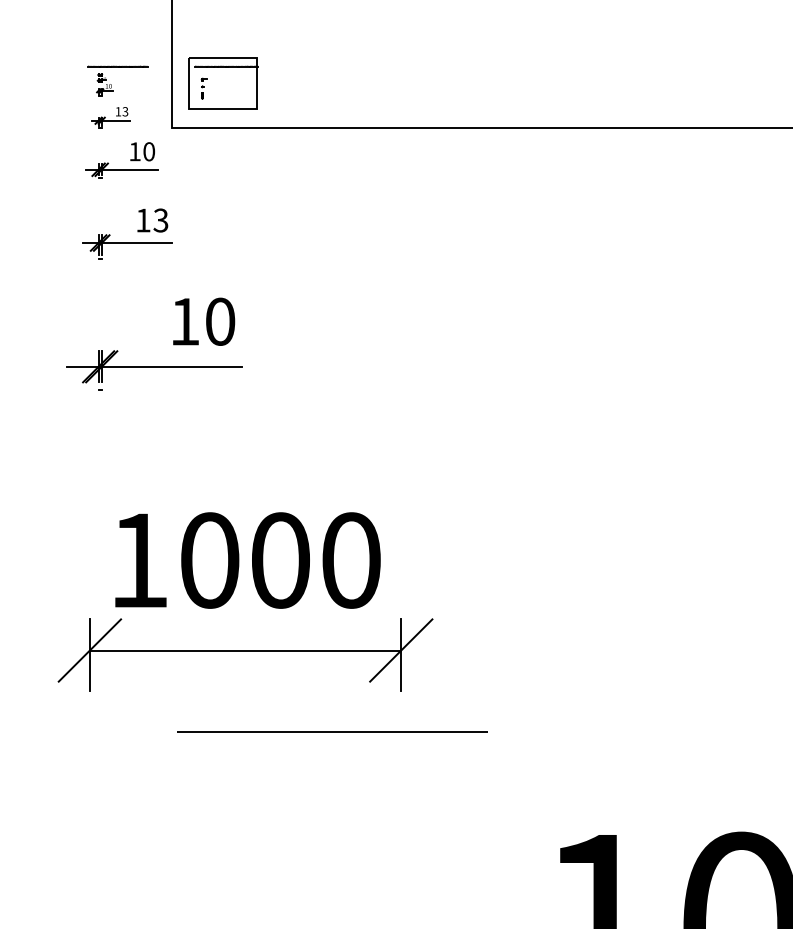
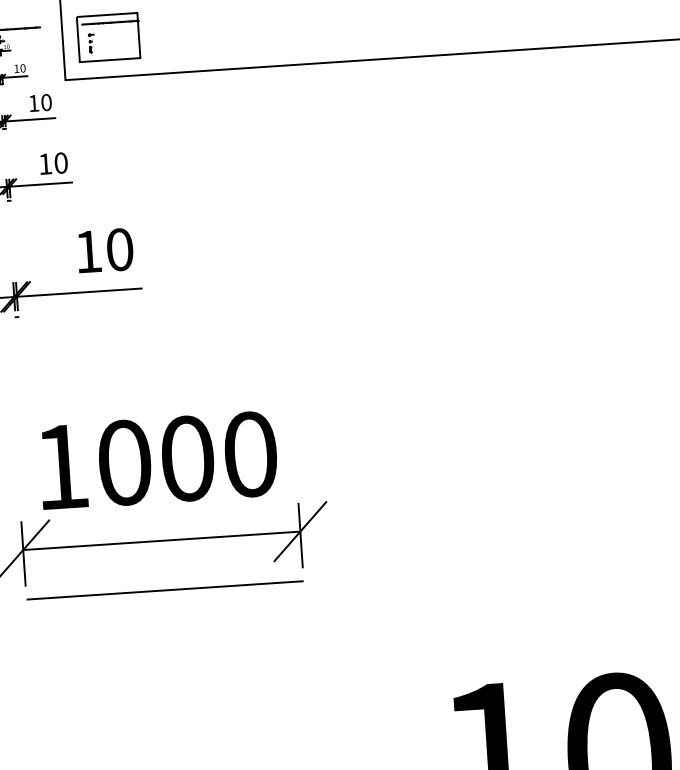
text: (125, 111) -> (23, 68), 13 -> 10
text: (160, 220) -> (60, 163), 13 -> 10
line: (332, 731) -> (164, 589), moved

